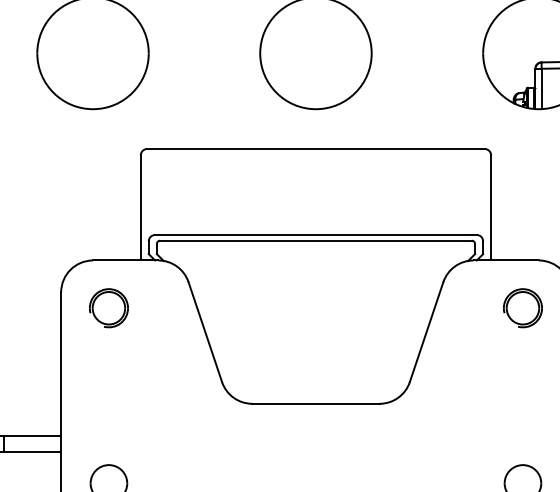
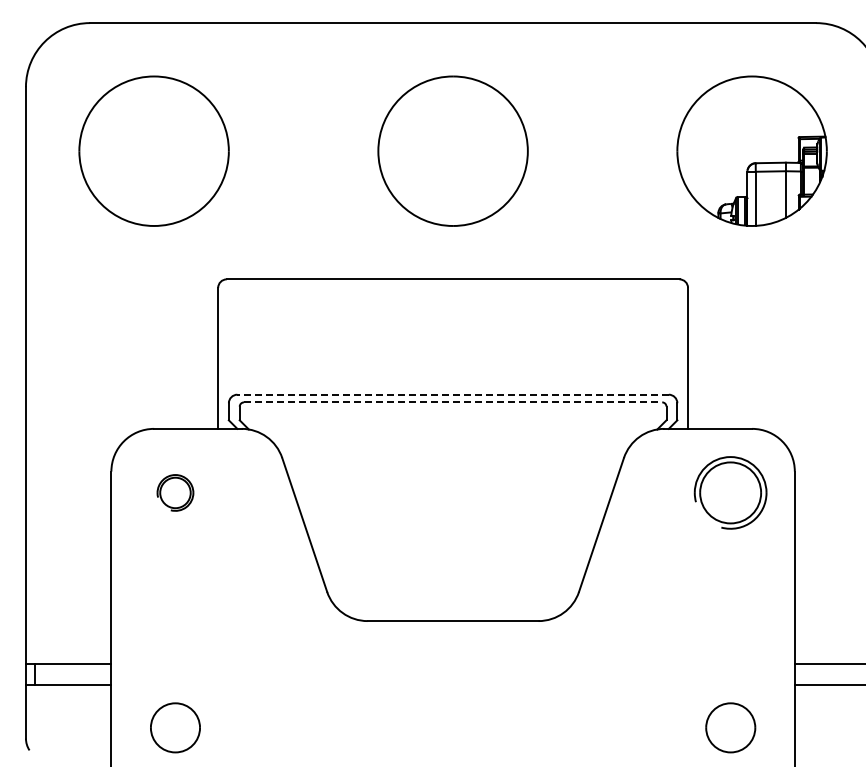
line: (316, 234) -> (453, 394), solid -> dashed
line: (316, 240) -> (453, 402), solid -> dashed
part: (108, 307) -> (175, 492), size x0.7
part: (522, 307) -> (730, 492), size x1.4

